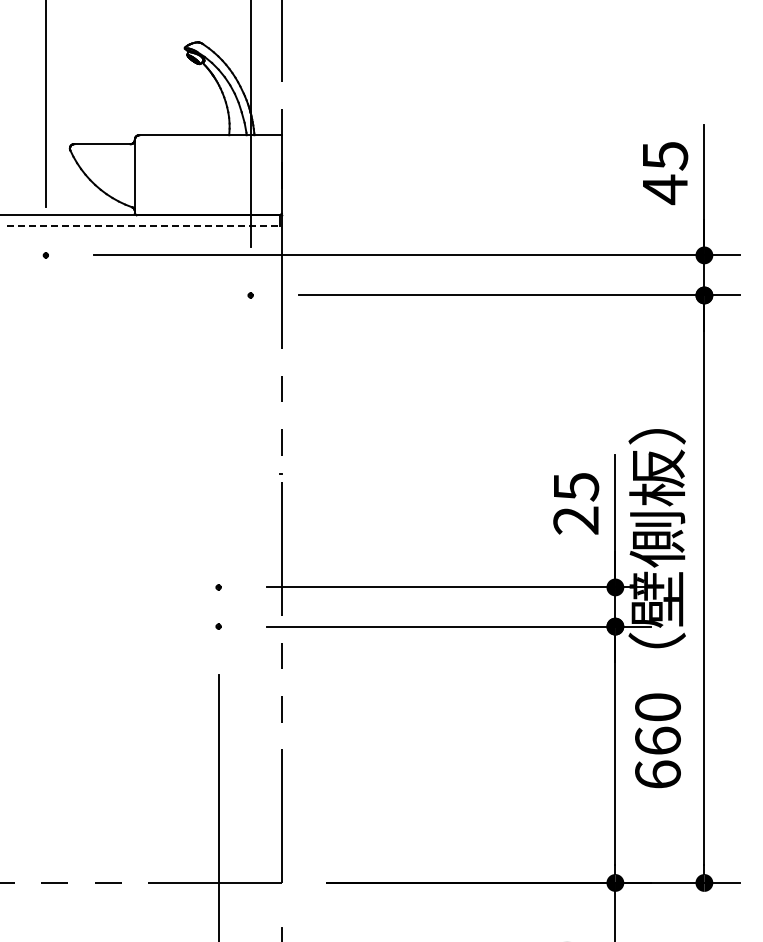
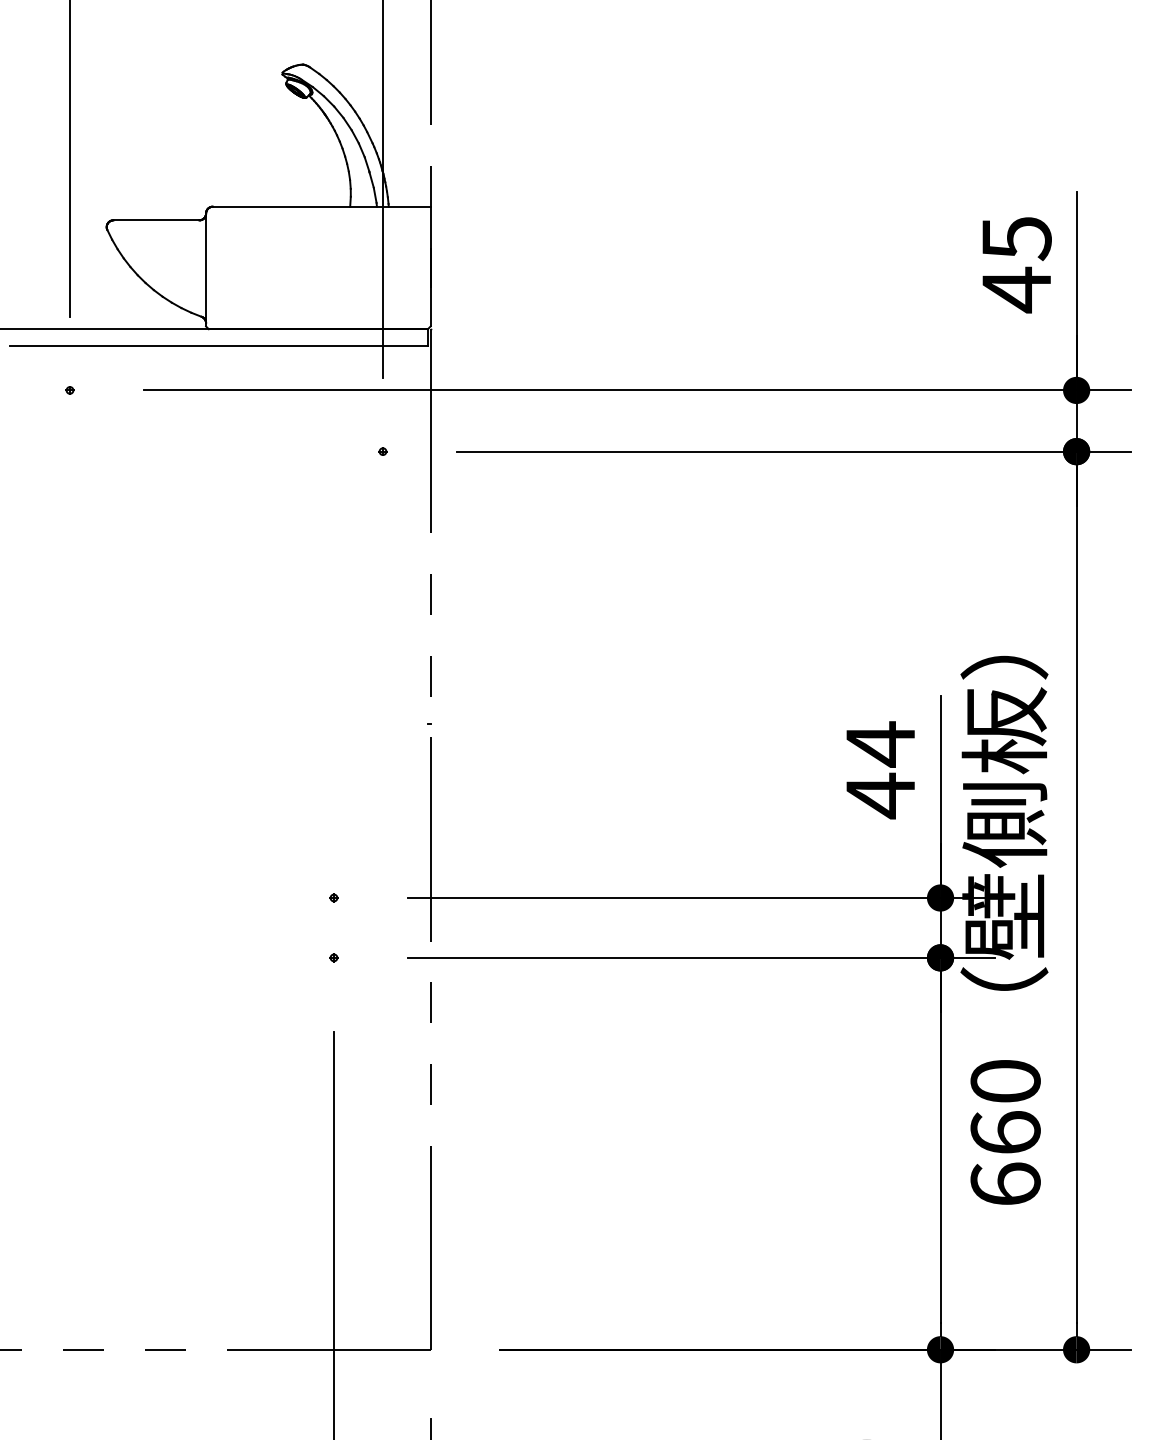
line: (143, 226) -> (219, 346), dashed -> solid
text: (576, 503) -> (881, 769), 25 -> 44

